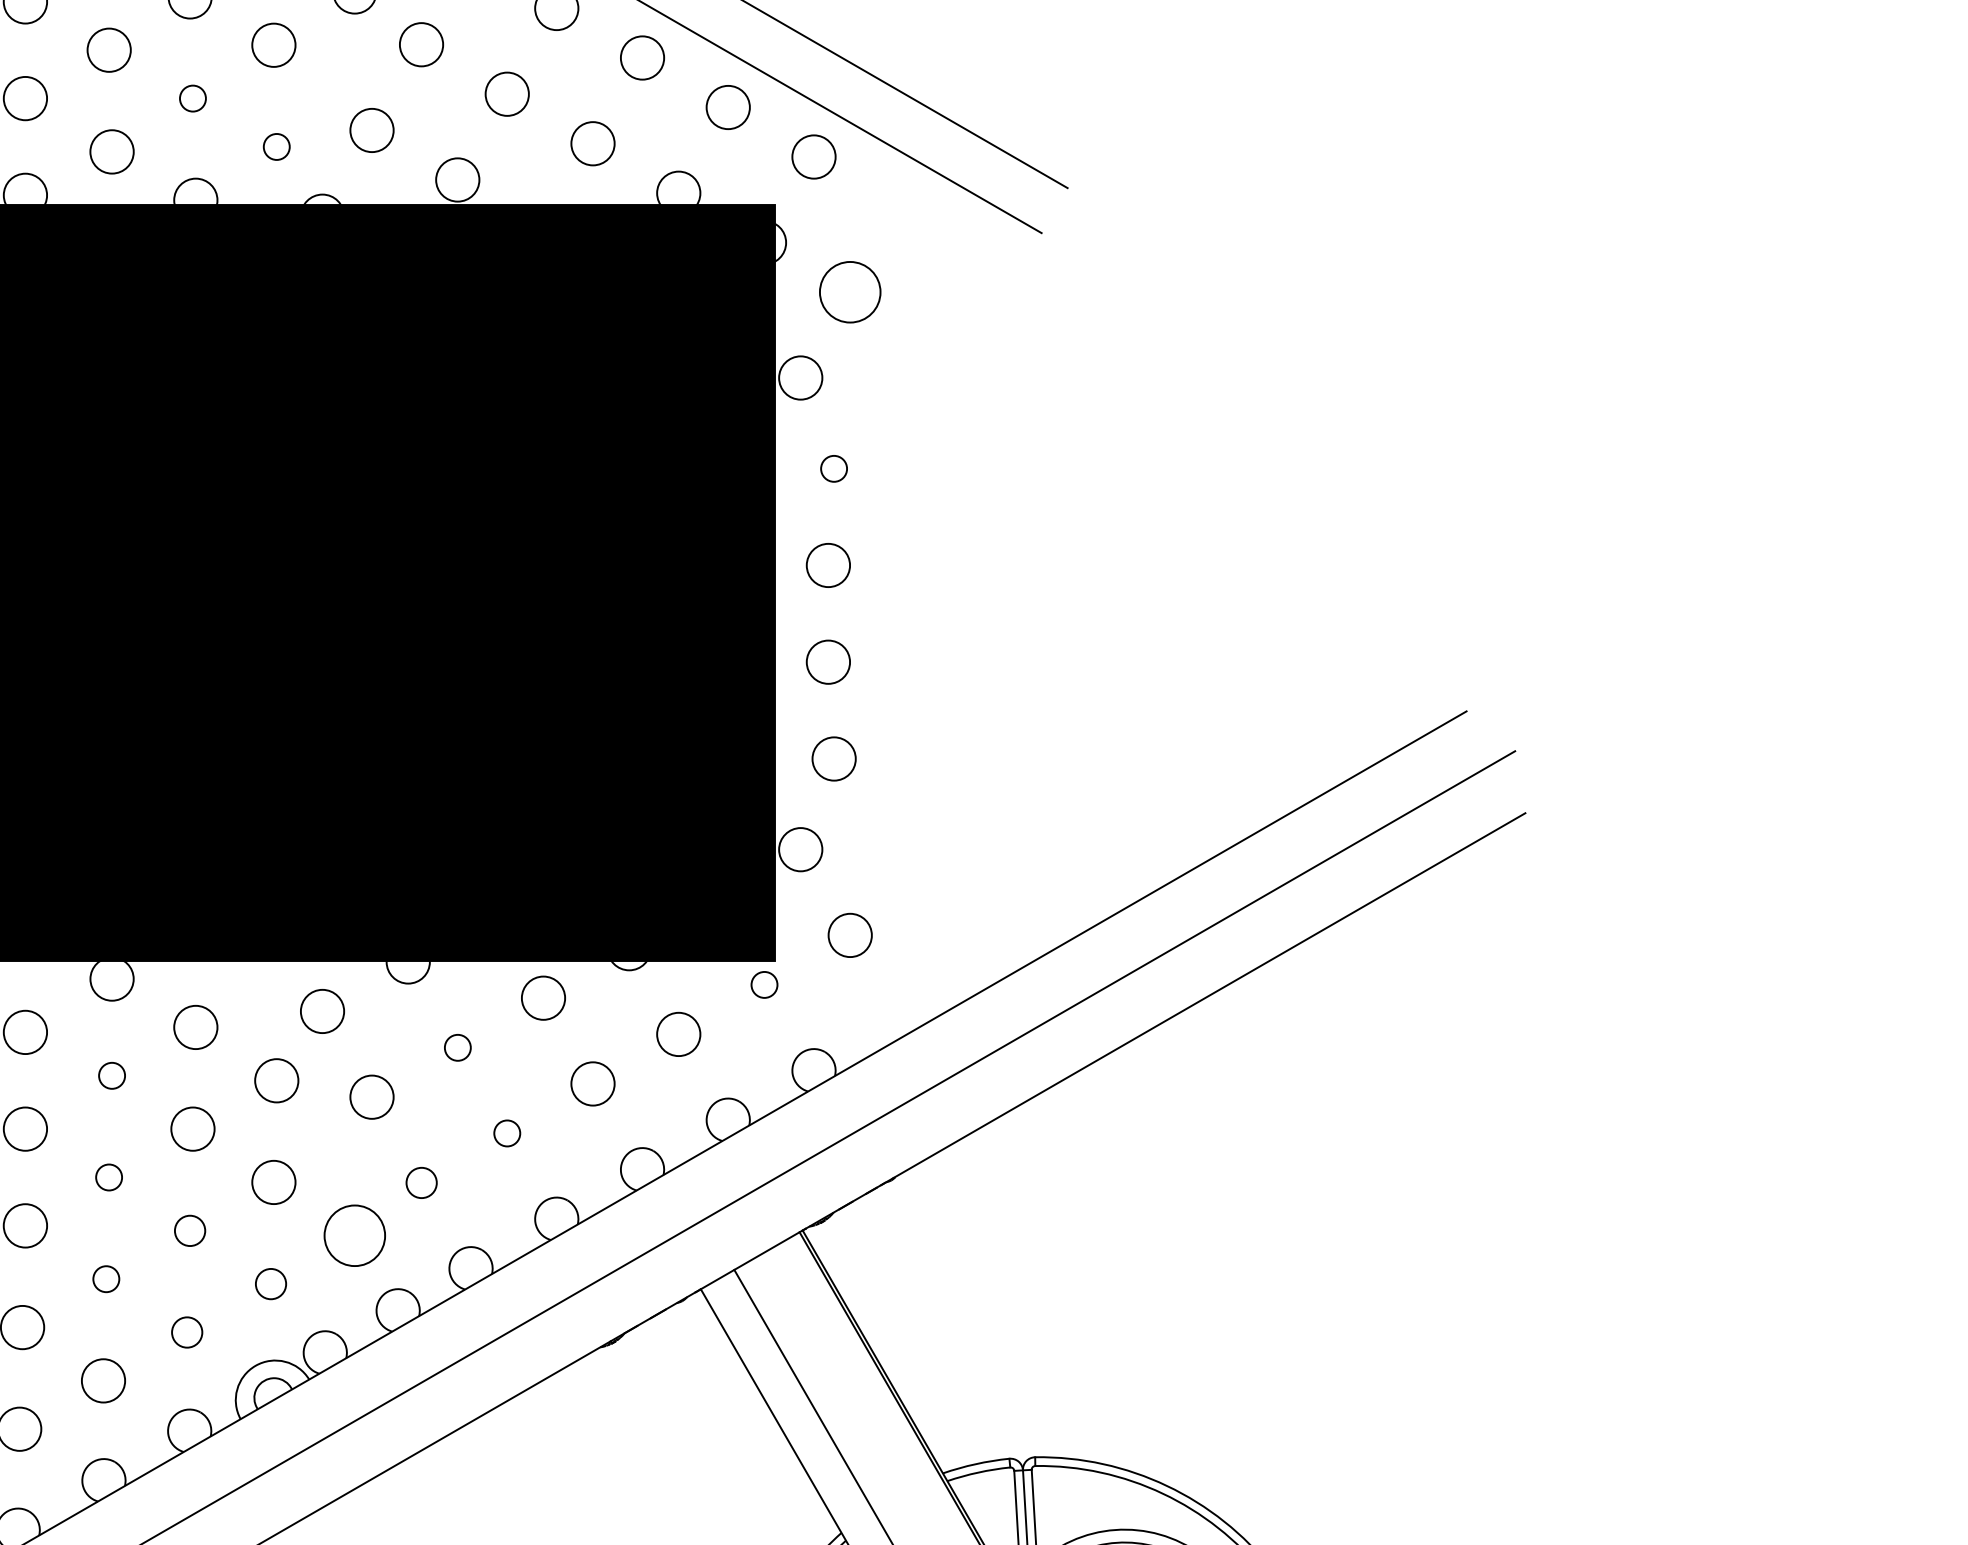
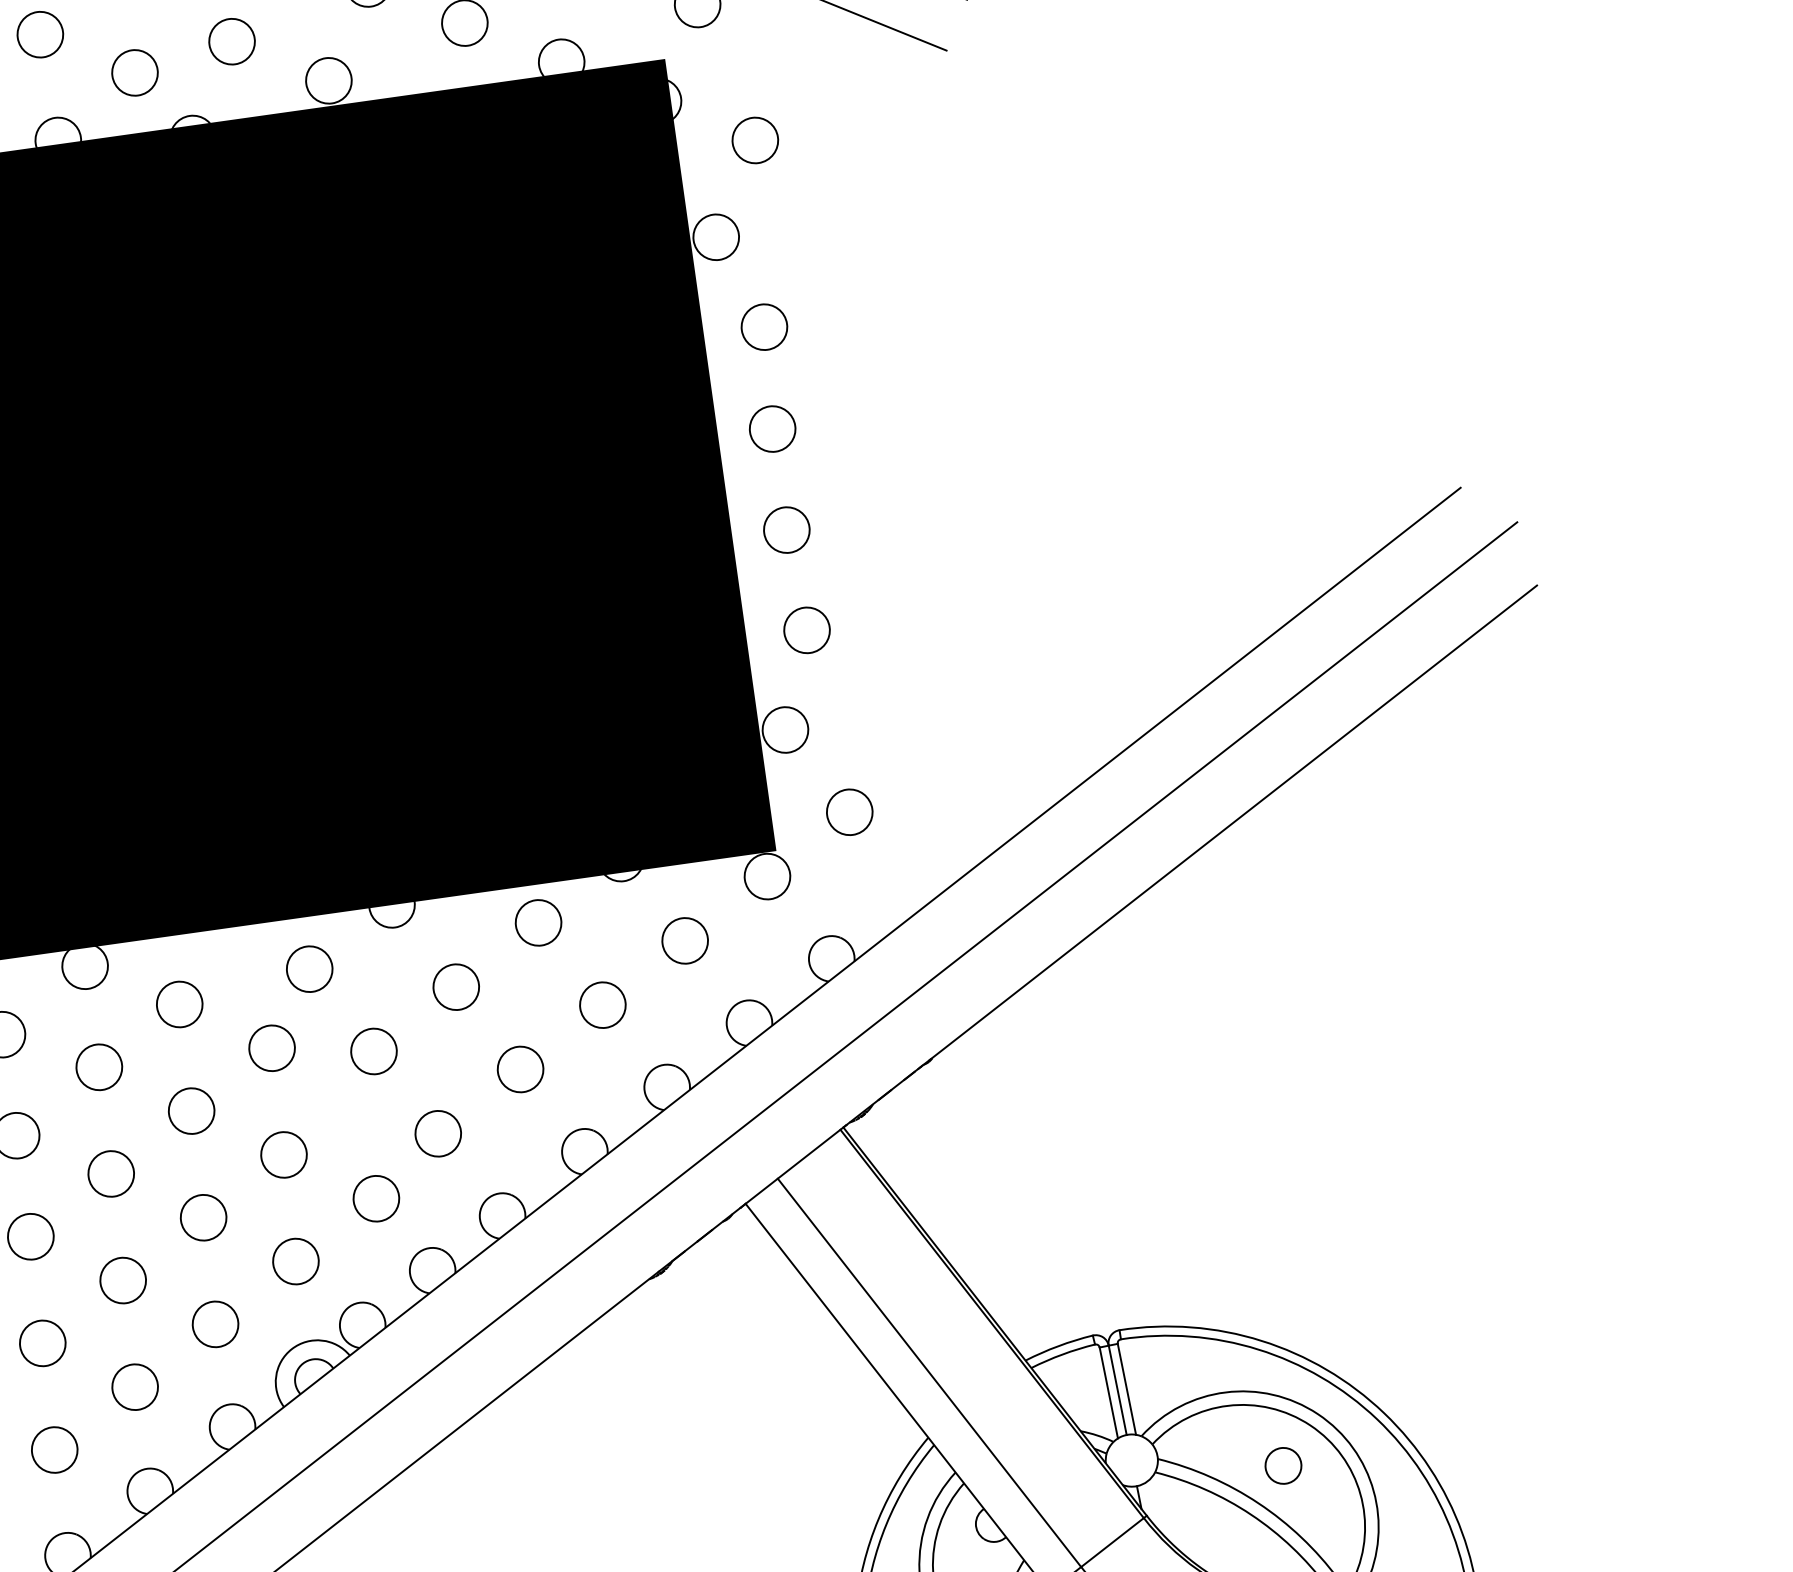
circle: (192, 98) -> (39, 34), size x1.67
circle: (276, 146) -> (134, 72), size x1.67
circle: (849, 291) -> (754, 139), size x0.71
circle: (833, 468) -> (763, 327), size x1.67
circle: (764, 984) -> (767, 876), size x1.67
circle: (457, 1047) -> (455, 987), size x1.67
circle: (111, 1075) -> (98, 1067), size x1.67
circle: (506, 1133) -> (519, 1069), size x1.67
circle: (108, 1177) -> (110, 1174), size x1.67
circle: (421, 1182) -> (438, 1133), size x1.43
circle: (189, 1230) -> (202, 1217), size x1.43
circle: (354, 1235) -> (375, 1198), size x0.71
circle: (105, 1278) -> (122, 1279), size x1.67
circle: (270, 1283) -> (295, 1260), size x1.43
circle: (186, 1332) -> (214, 1324), size x1.43

